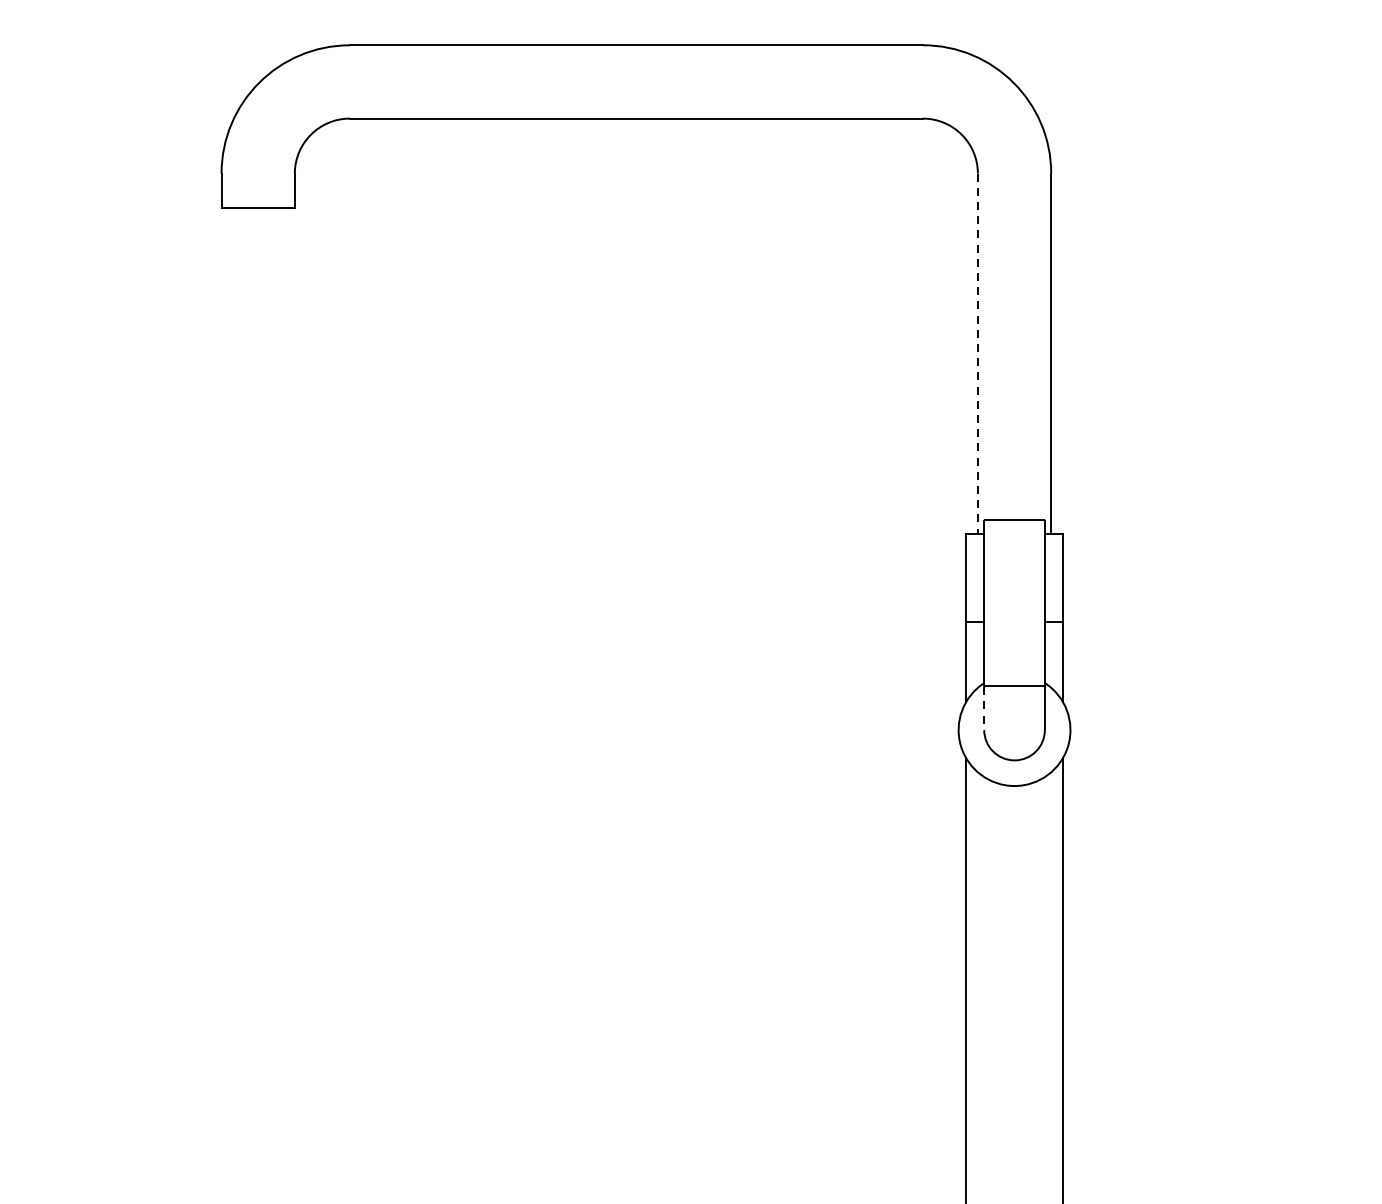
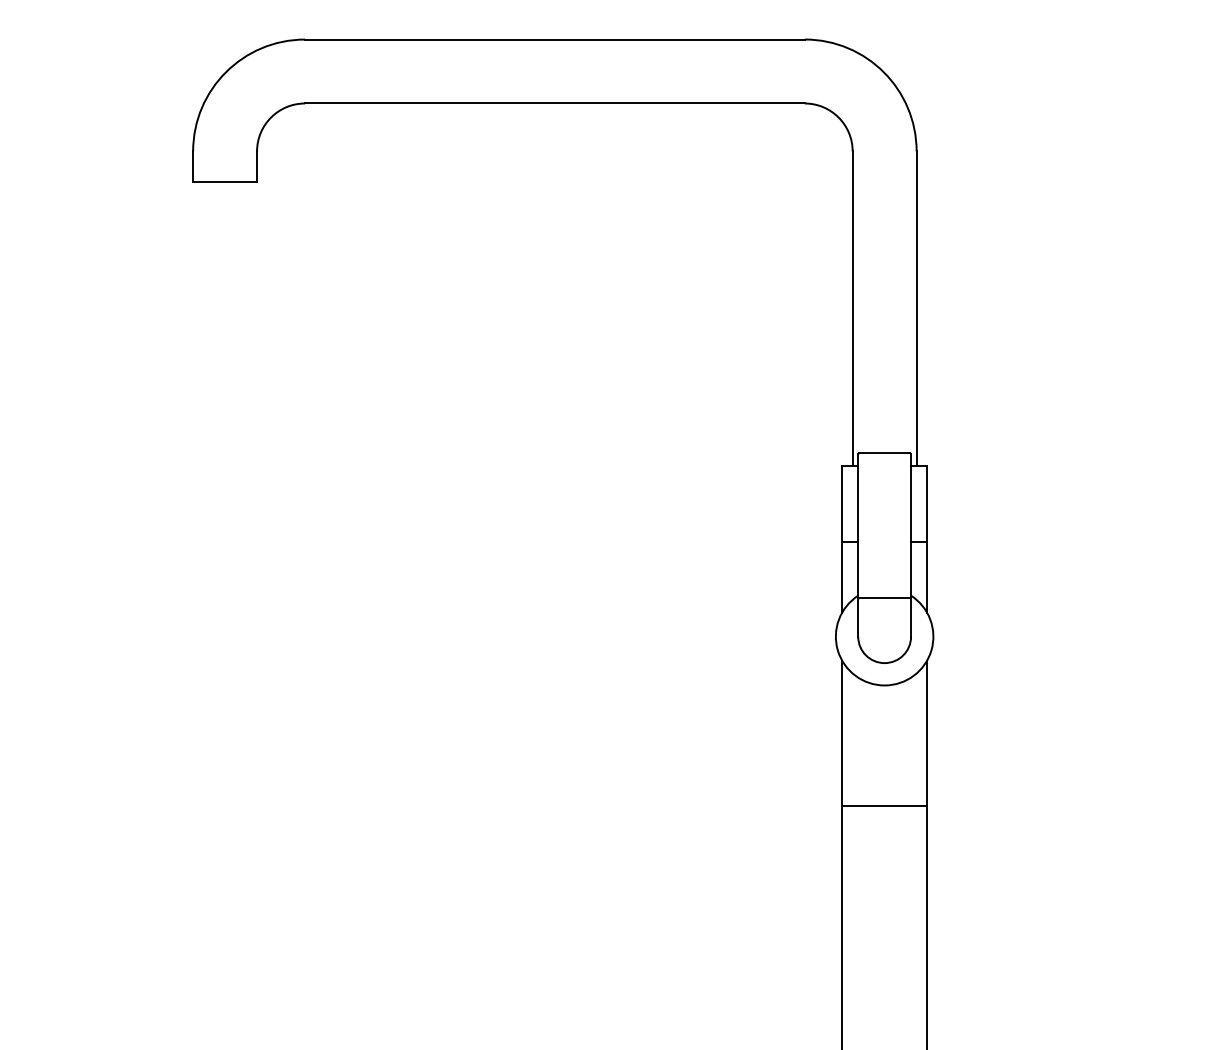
line: (977, 354) -> (852, 309), dashed -> solid
line: (984, 708) -> (858, 617), dashed -> solid
line: (1014, 924) -> (884, 806), added

